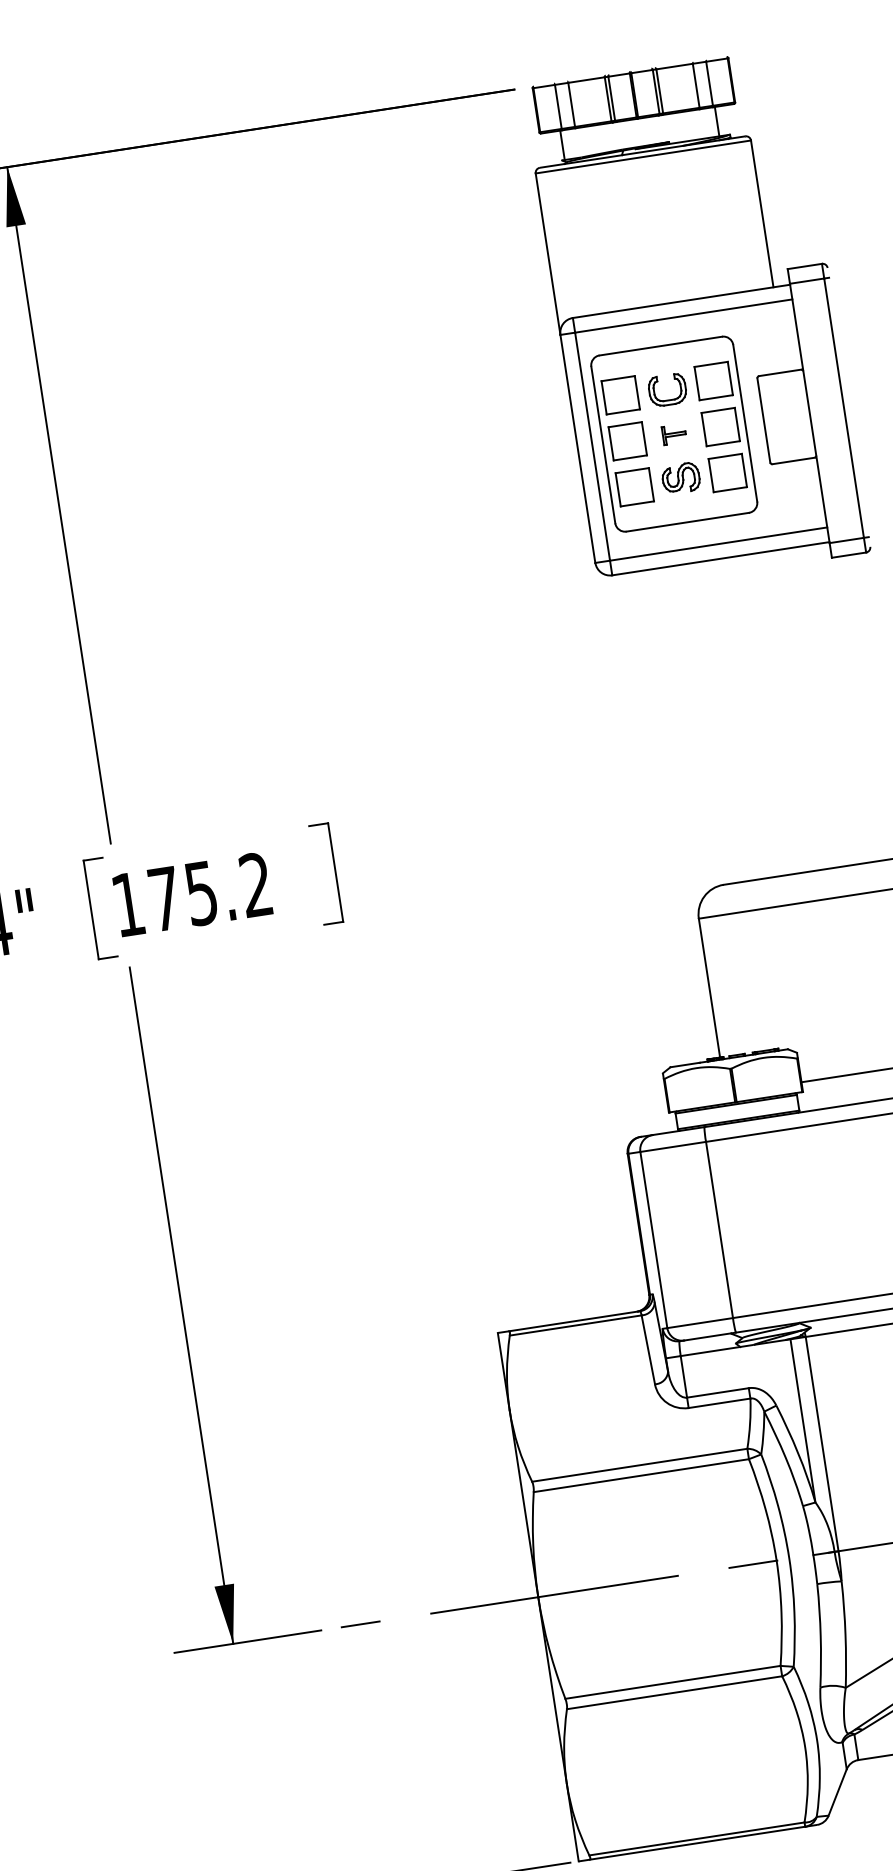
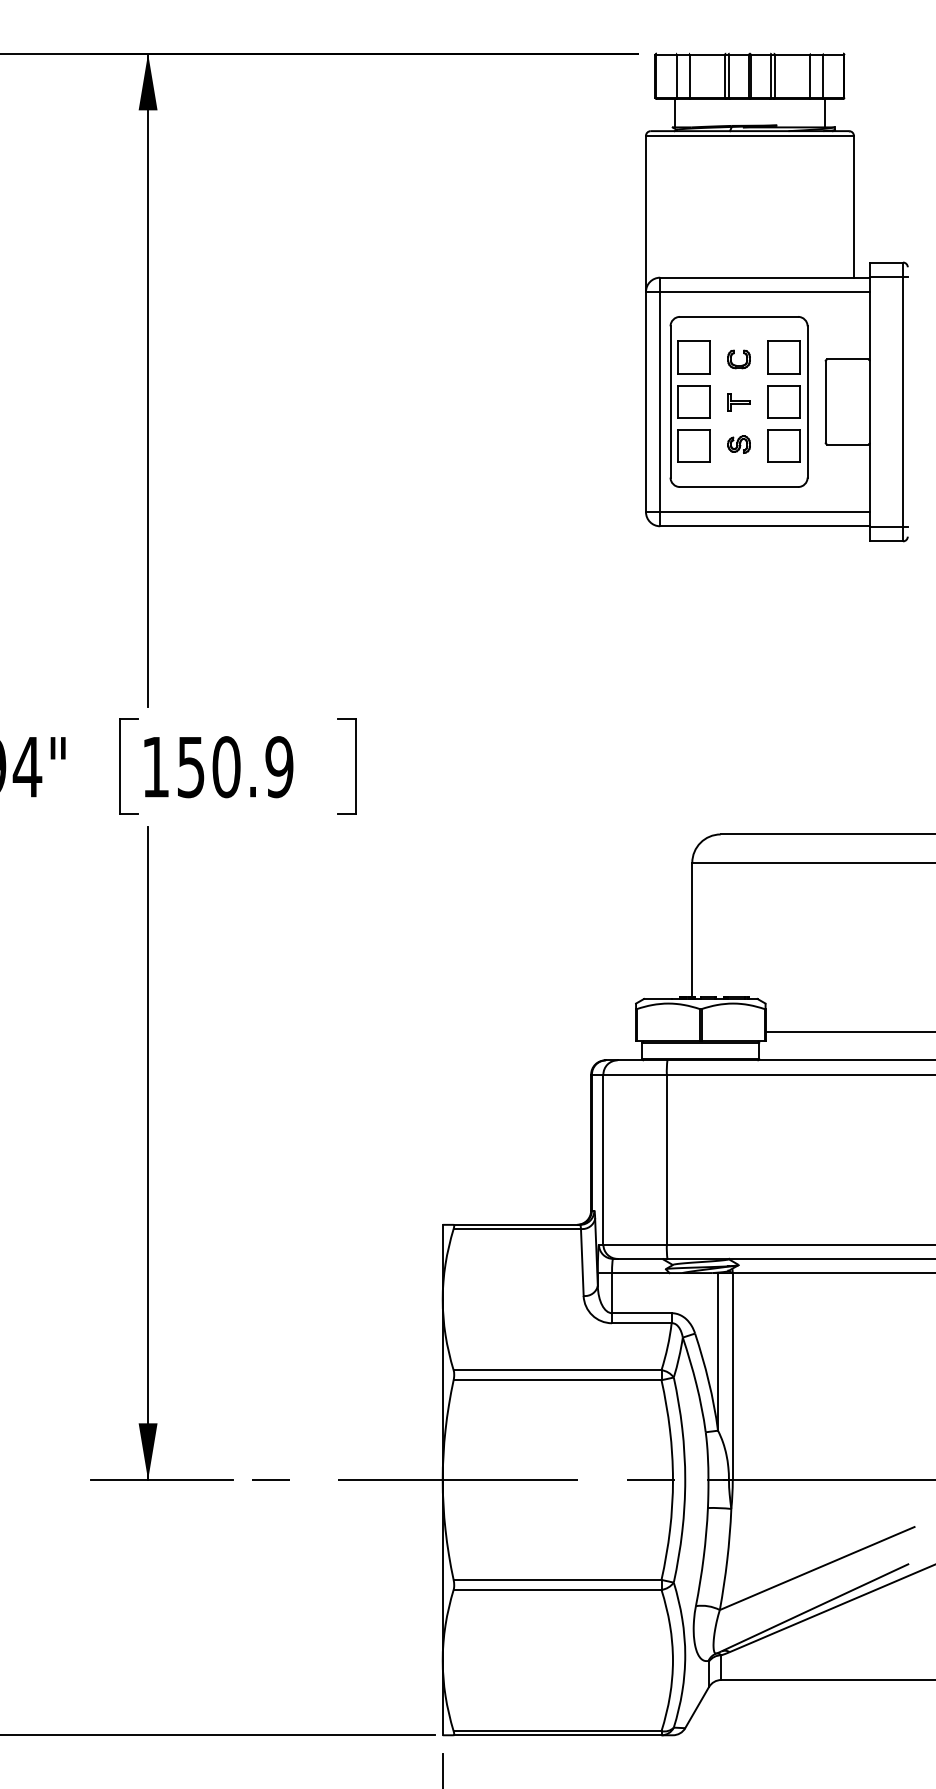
part: (666, 390) -> (738, 359), size x0.62
part: (680, 478) -> (738, 444), size x0.62
text: (210, 892) -> (235, 767), 175.2 -> 150.9

